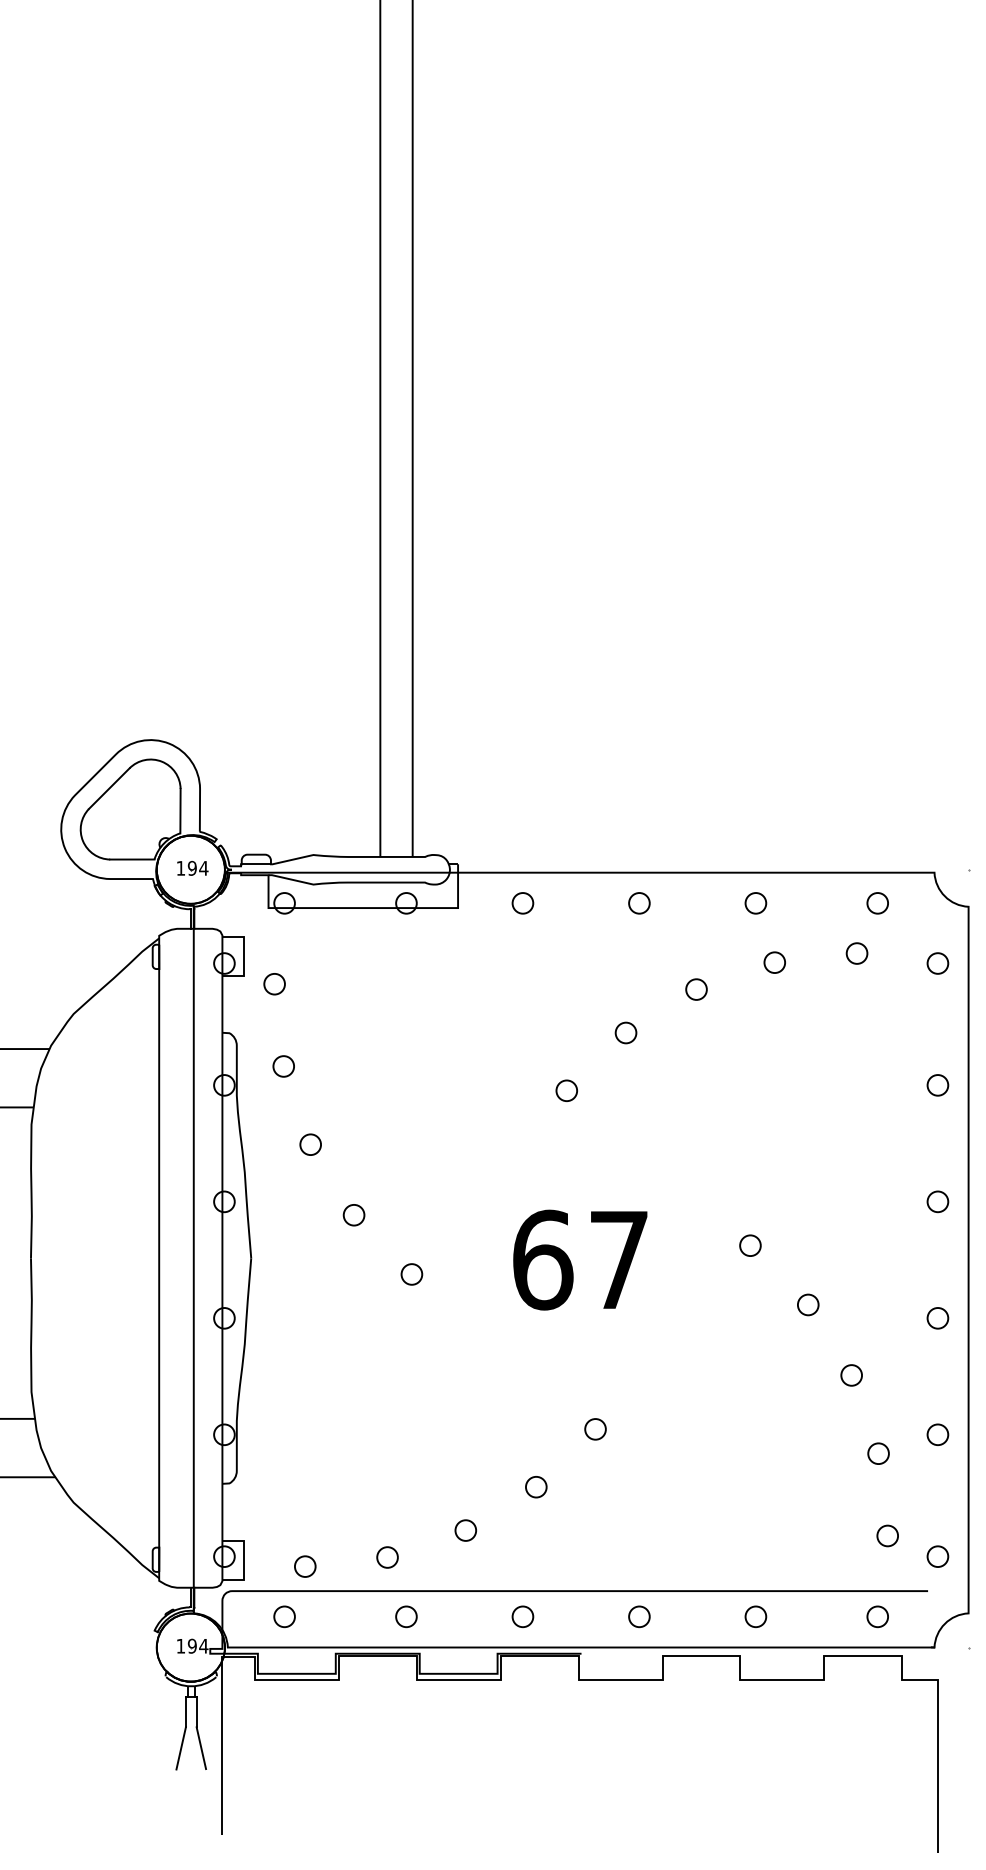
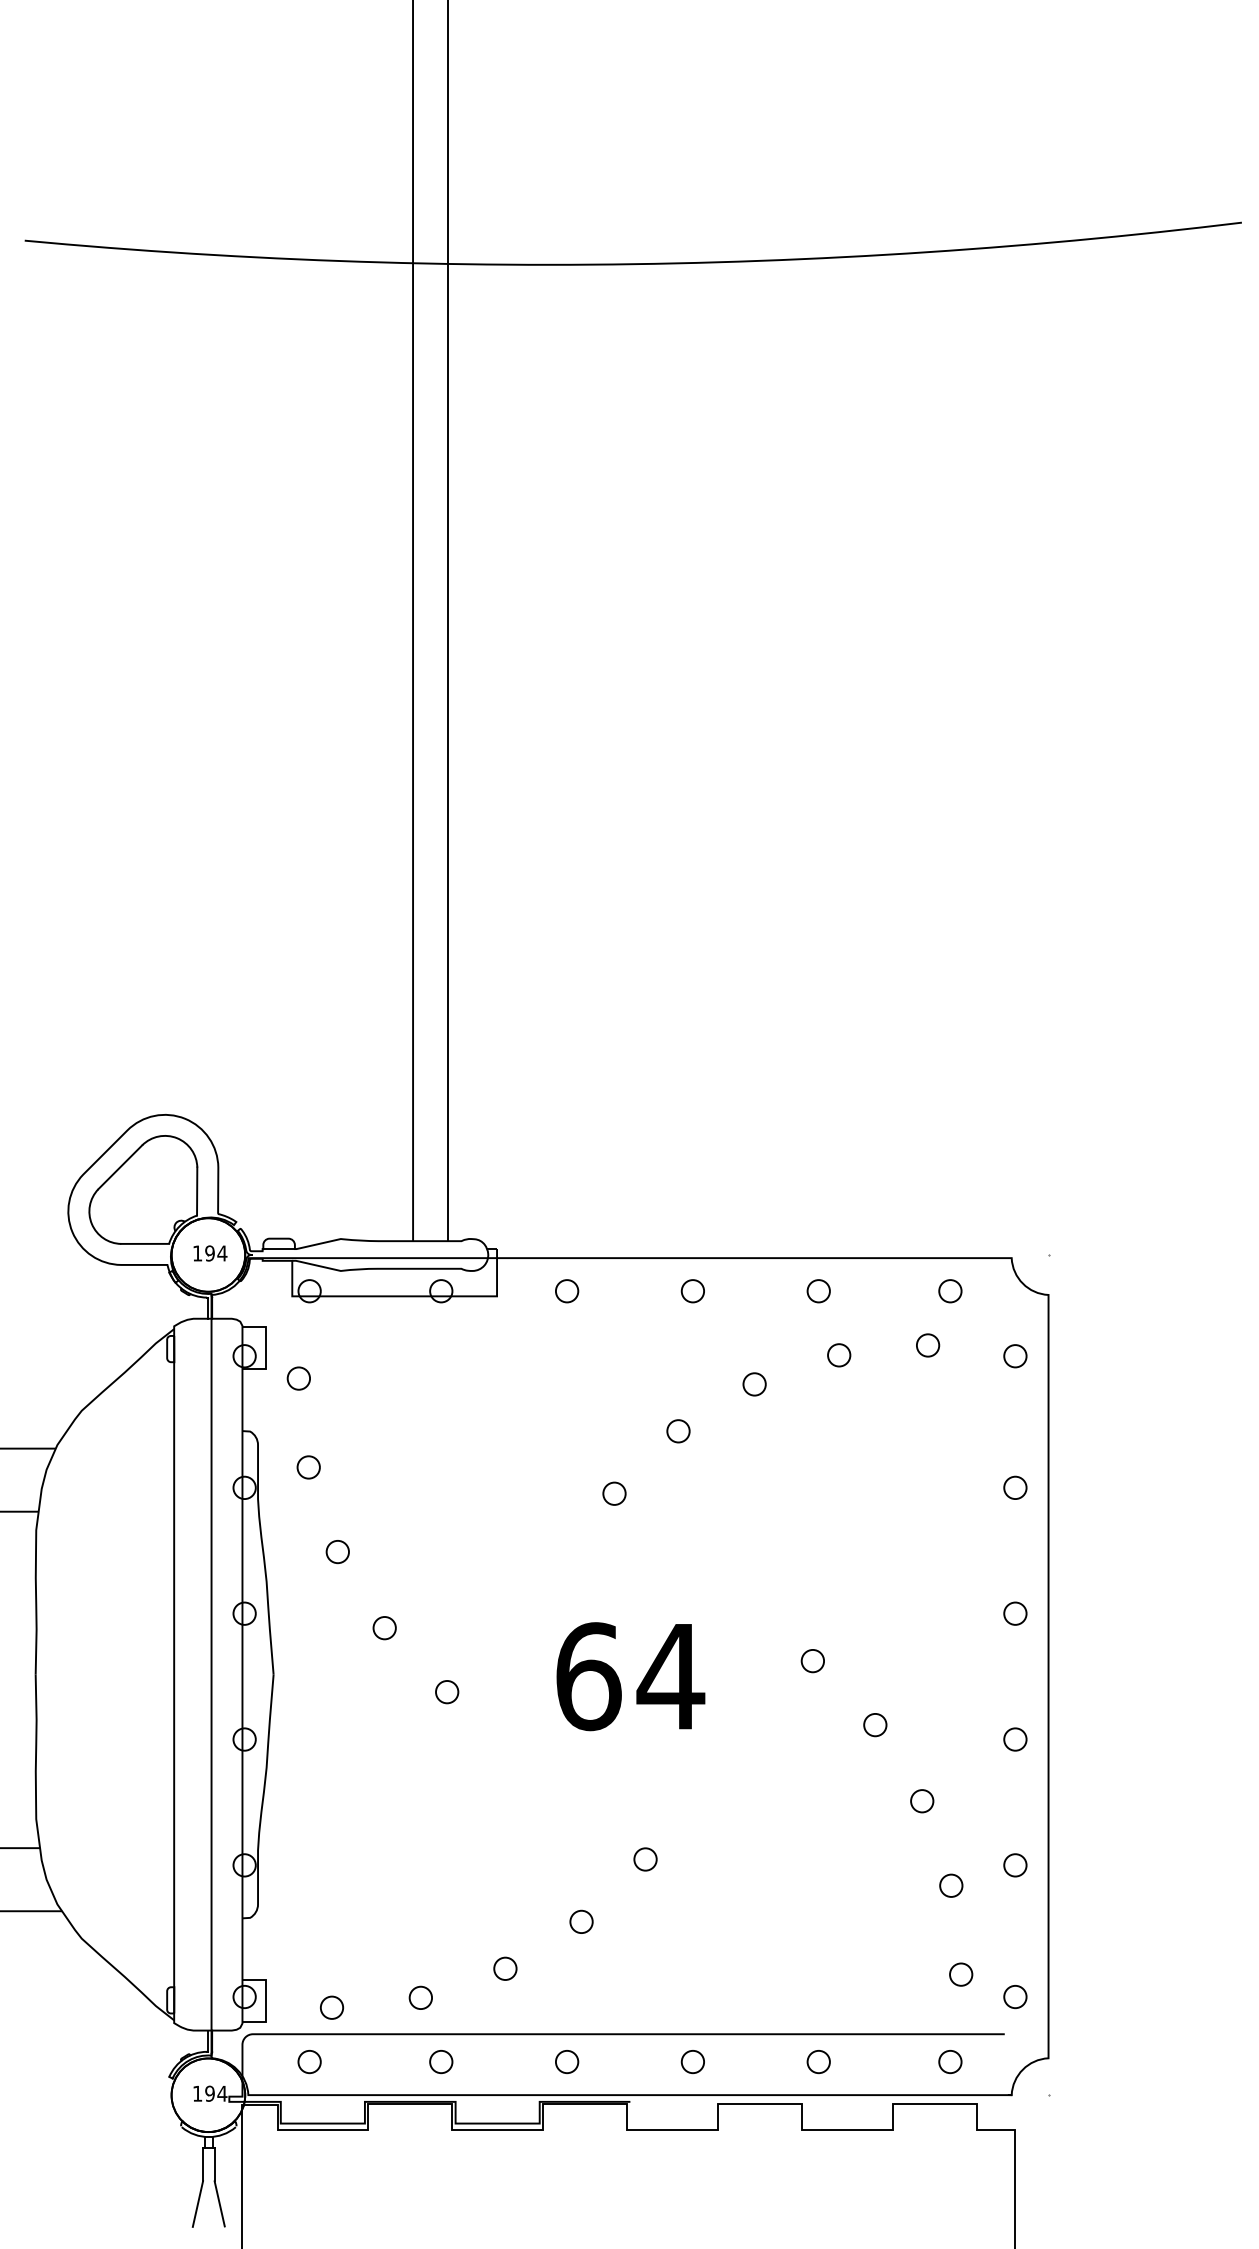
text: (618, 1259) -> (670, 1676), 67 -> 64

